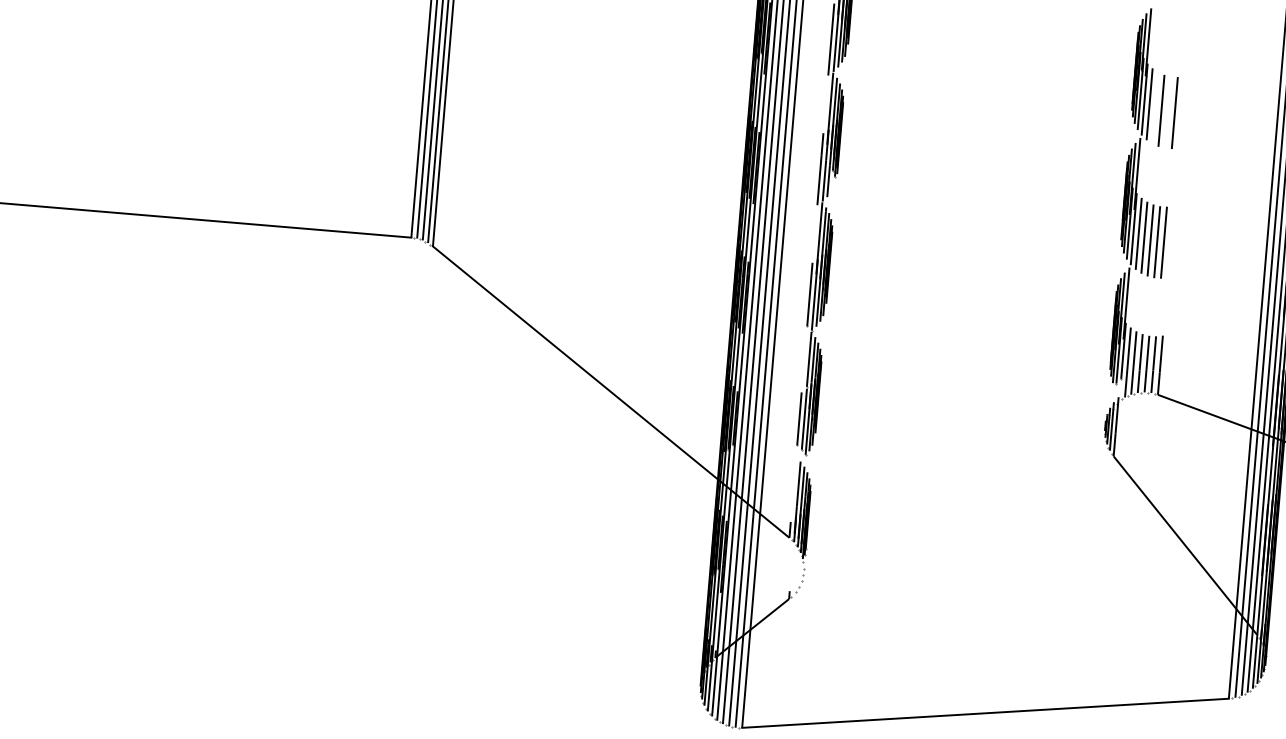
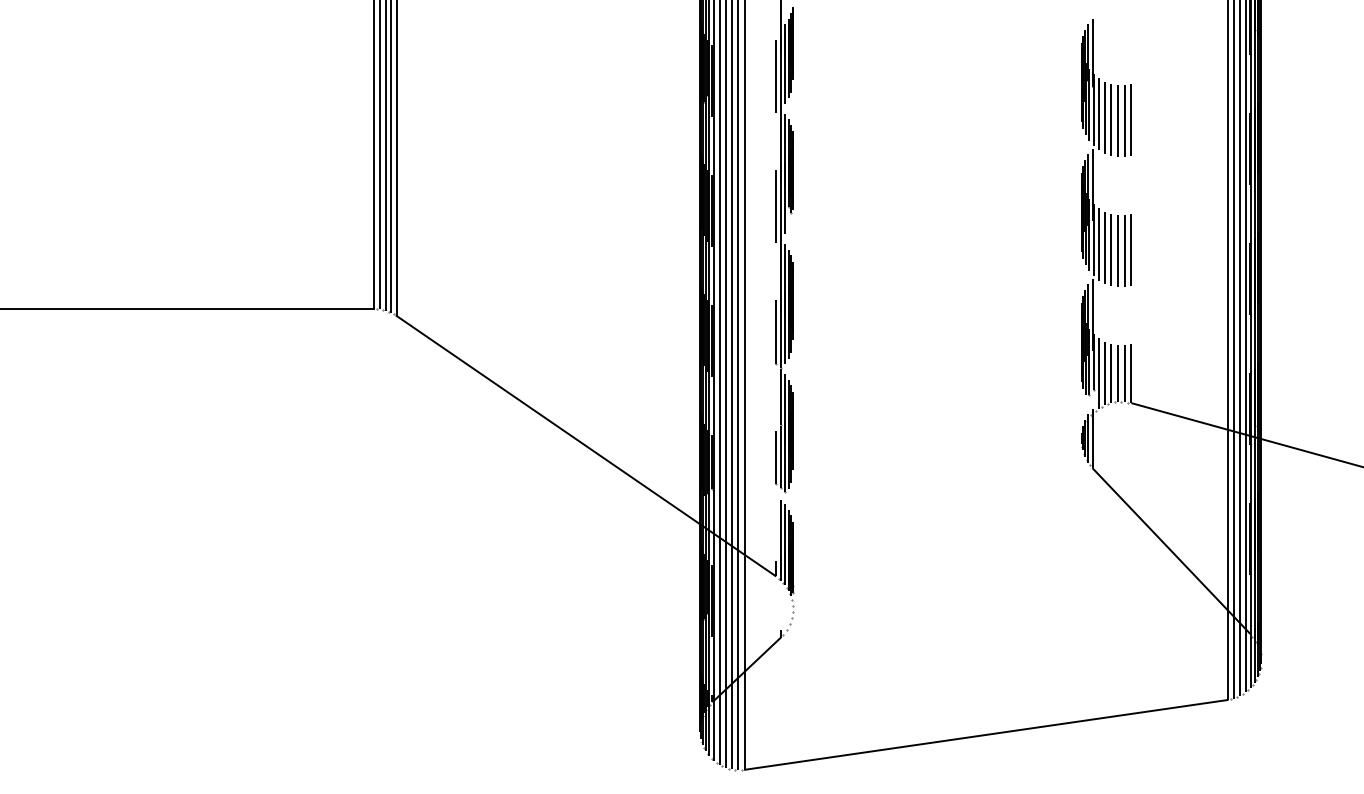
line: (1154, 107) -> (1104, 117), added
line: (1167, 112) -> (1117, 120), added
line: (1181, 112) -> (1131, 119), added
line: (1170, 241) -> (1131, 249), added

